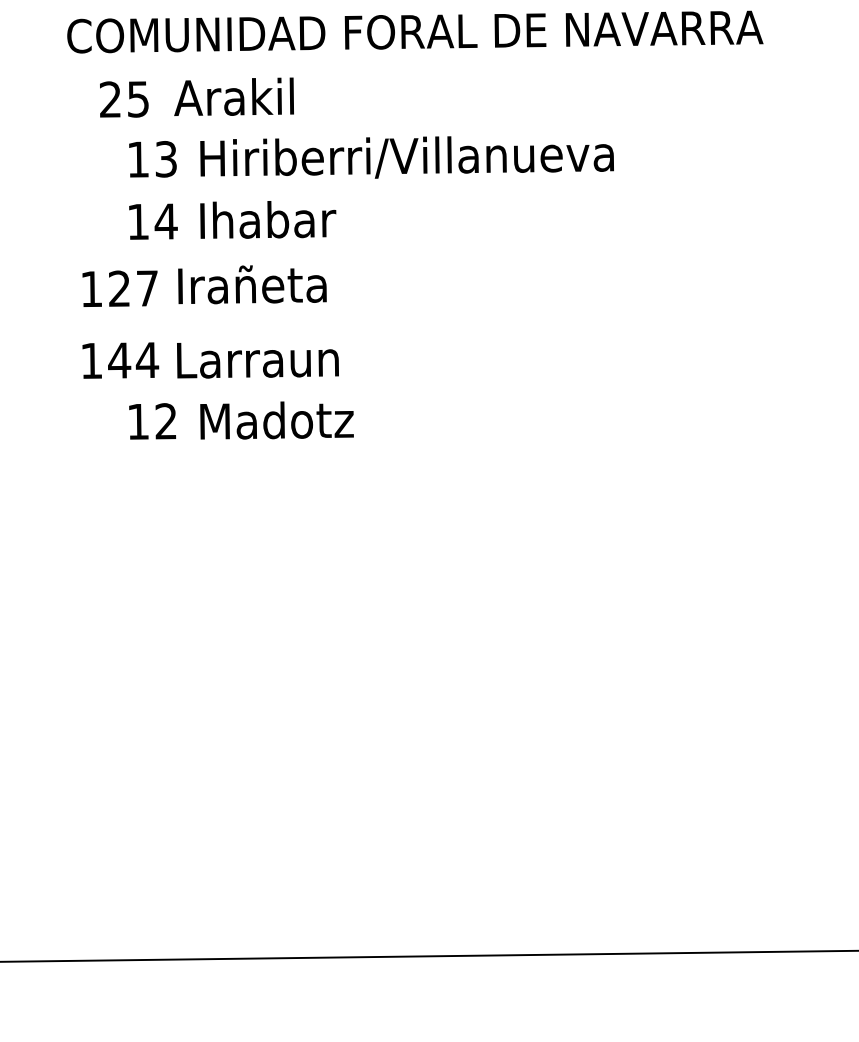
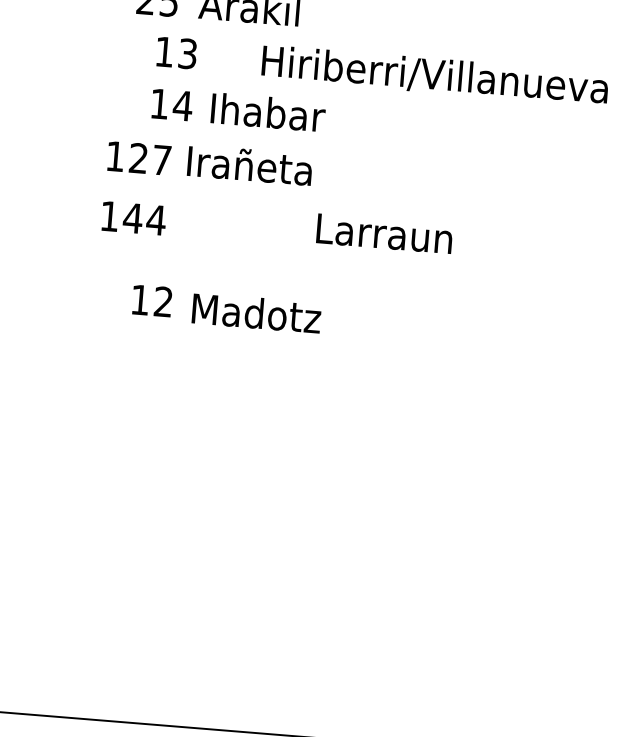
text: (406, 157) -> (434, 75), moved
text: (257, 360) -> (384, 234), moved
text: (276, 420) -> (256, 313), moved
text: (152, 421) -> (152, 300), moved

